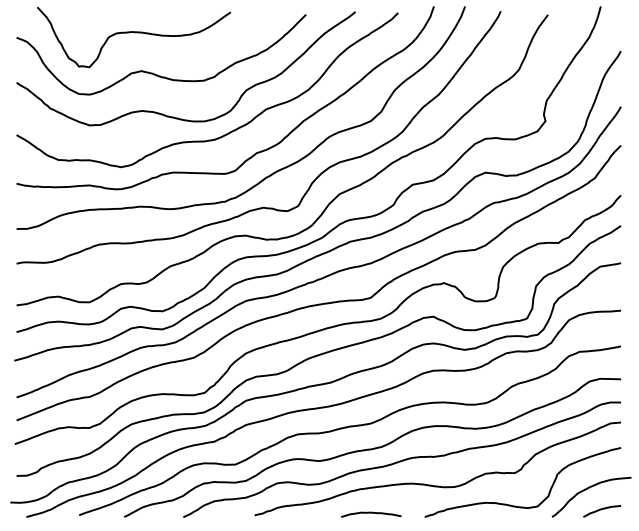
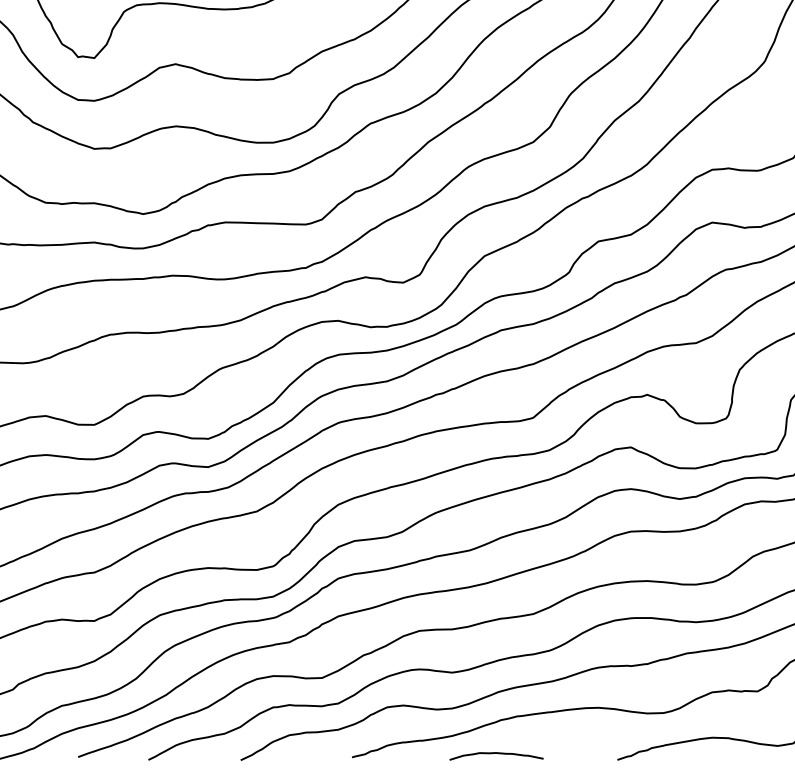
curve: (371, 513) -> (496, 754), moved

